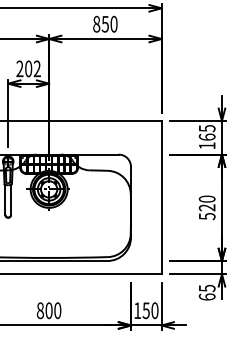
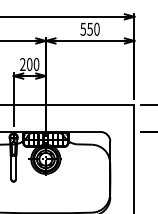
text: (96, 23) -> (83, 28), 850 -> 550
text: (36, 68) -> (35, 64), 202 -> 200

